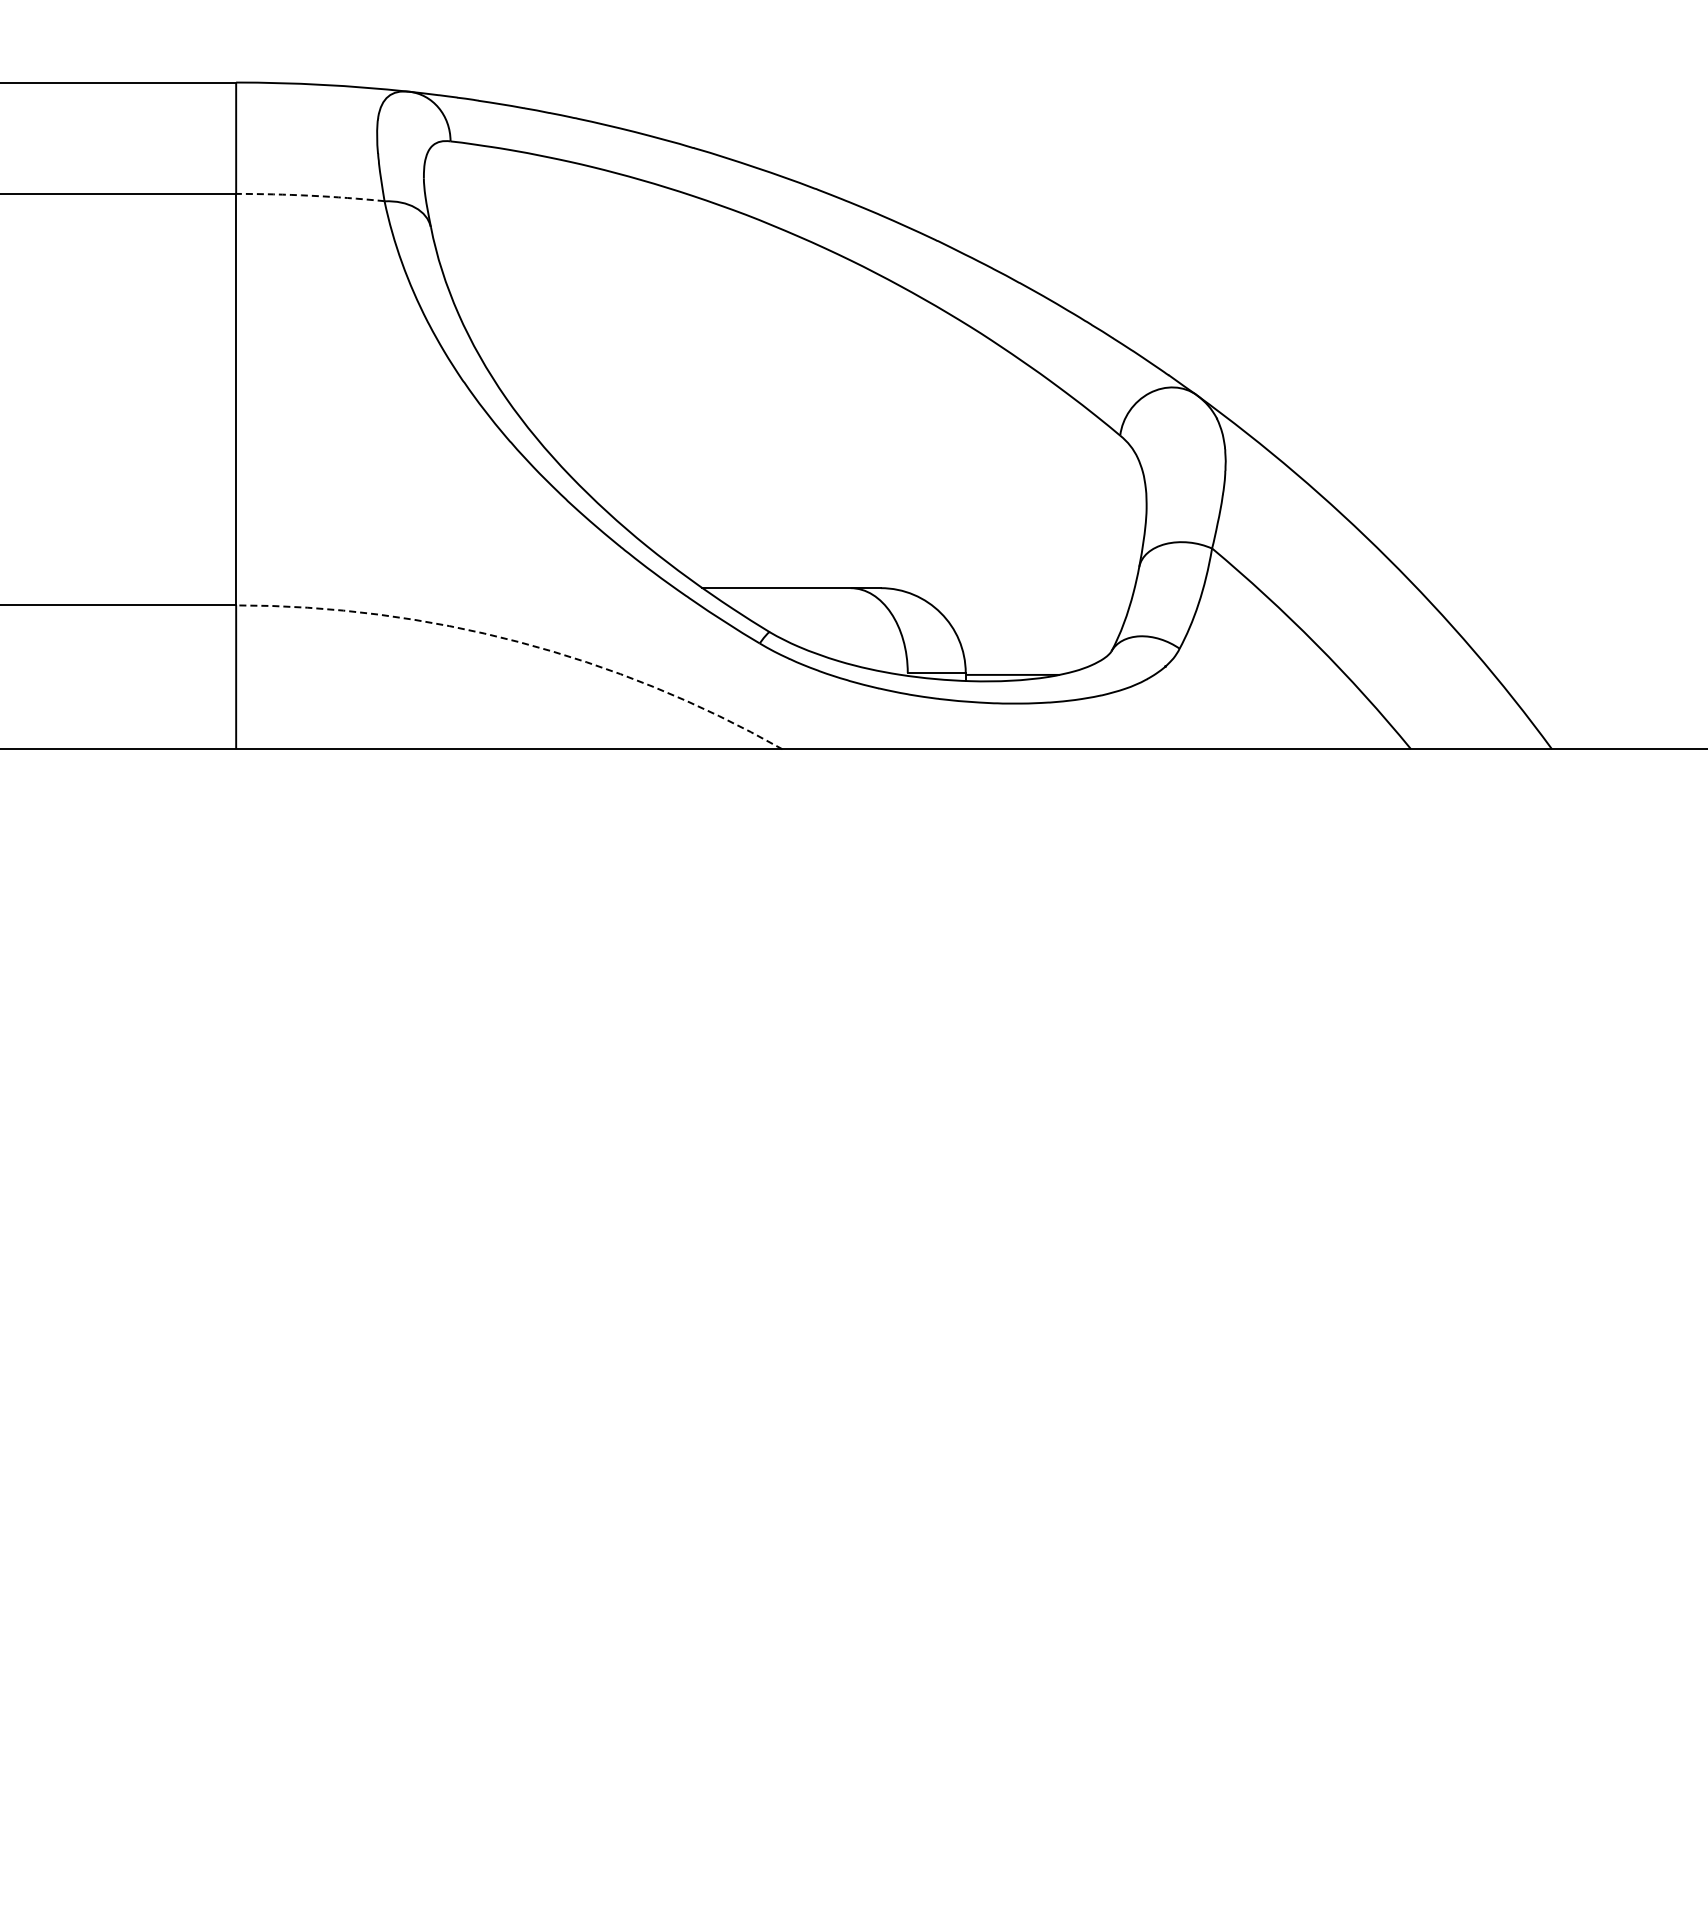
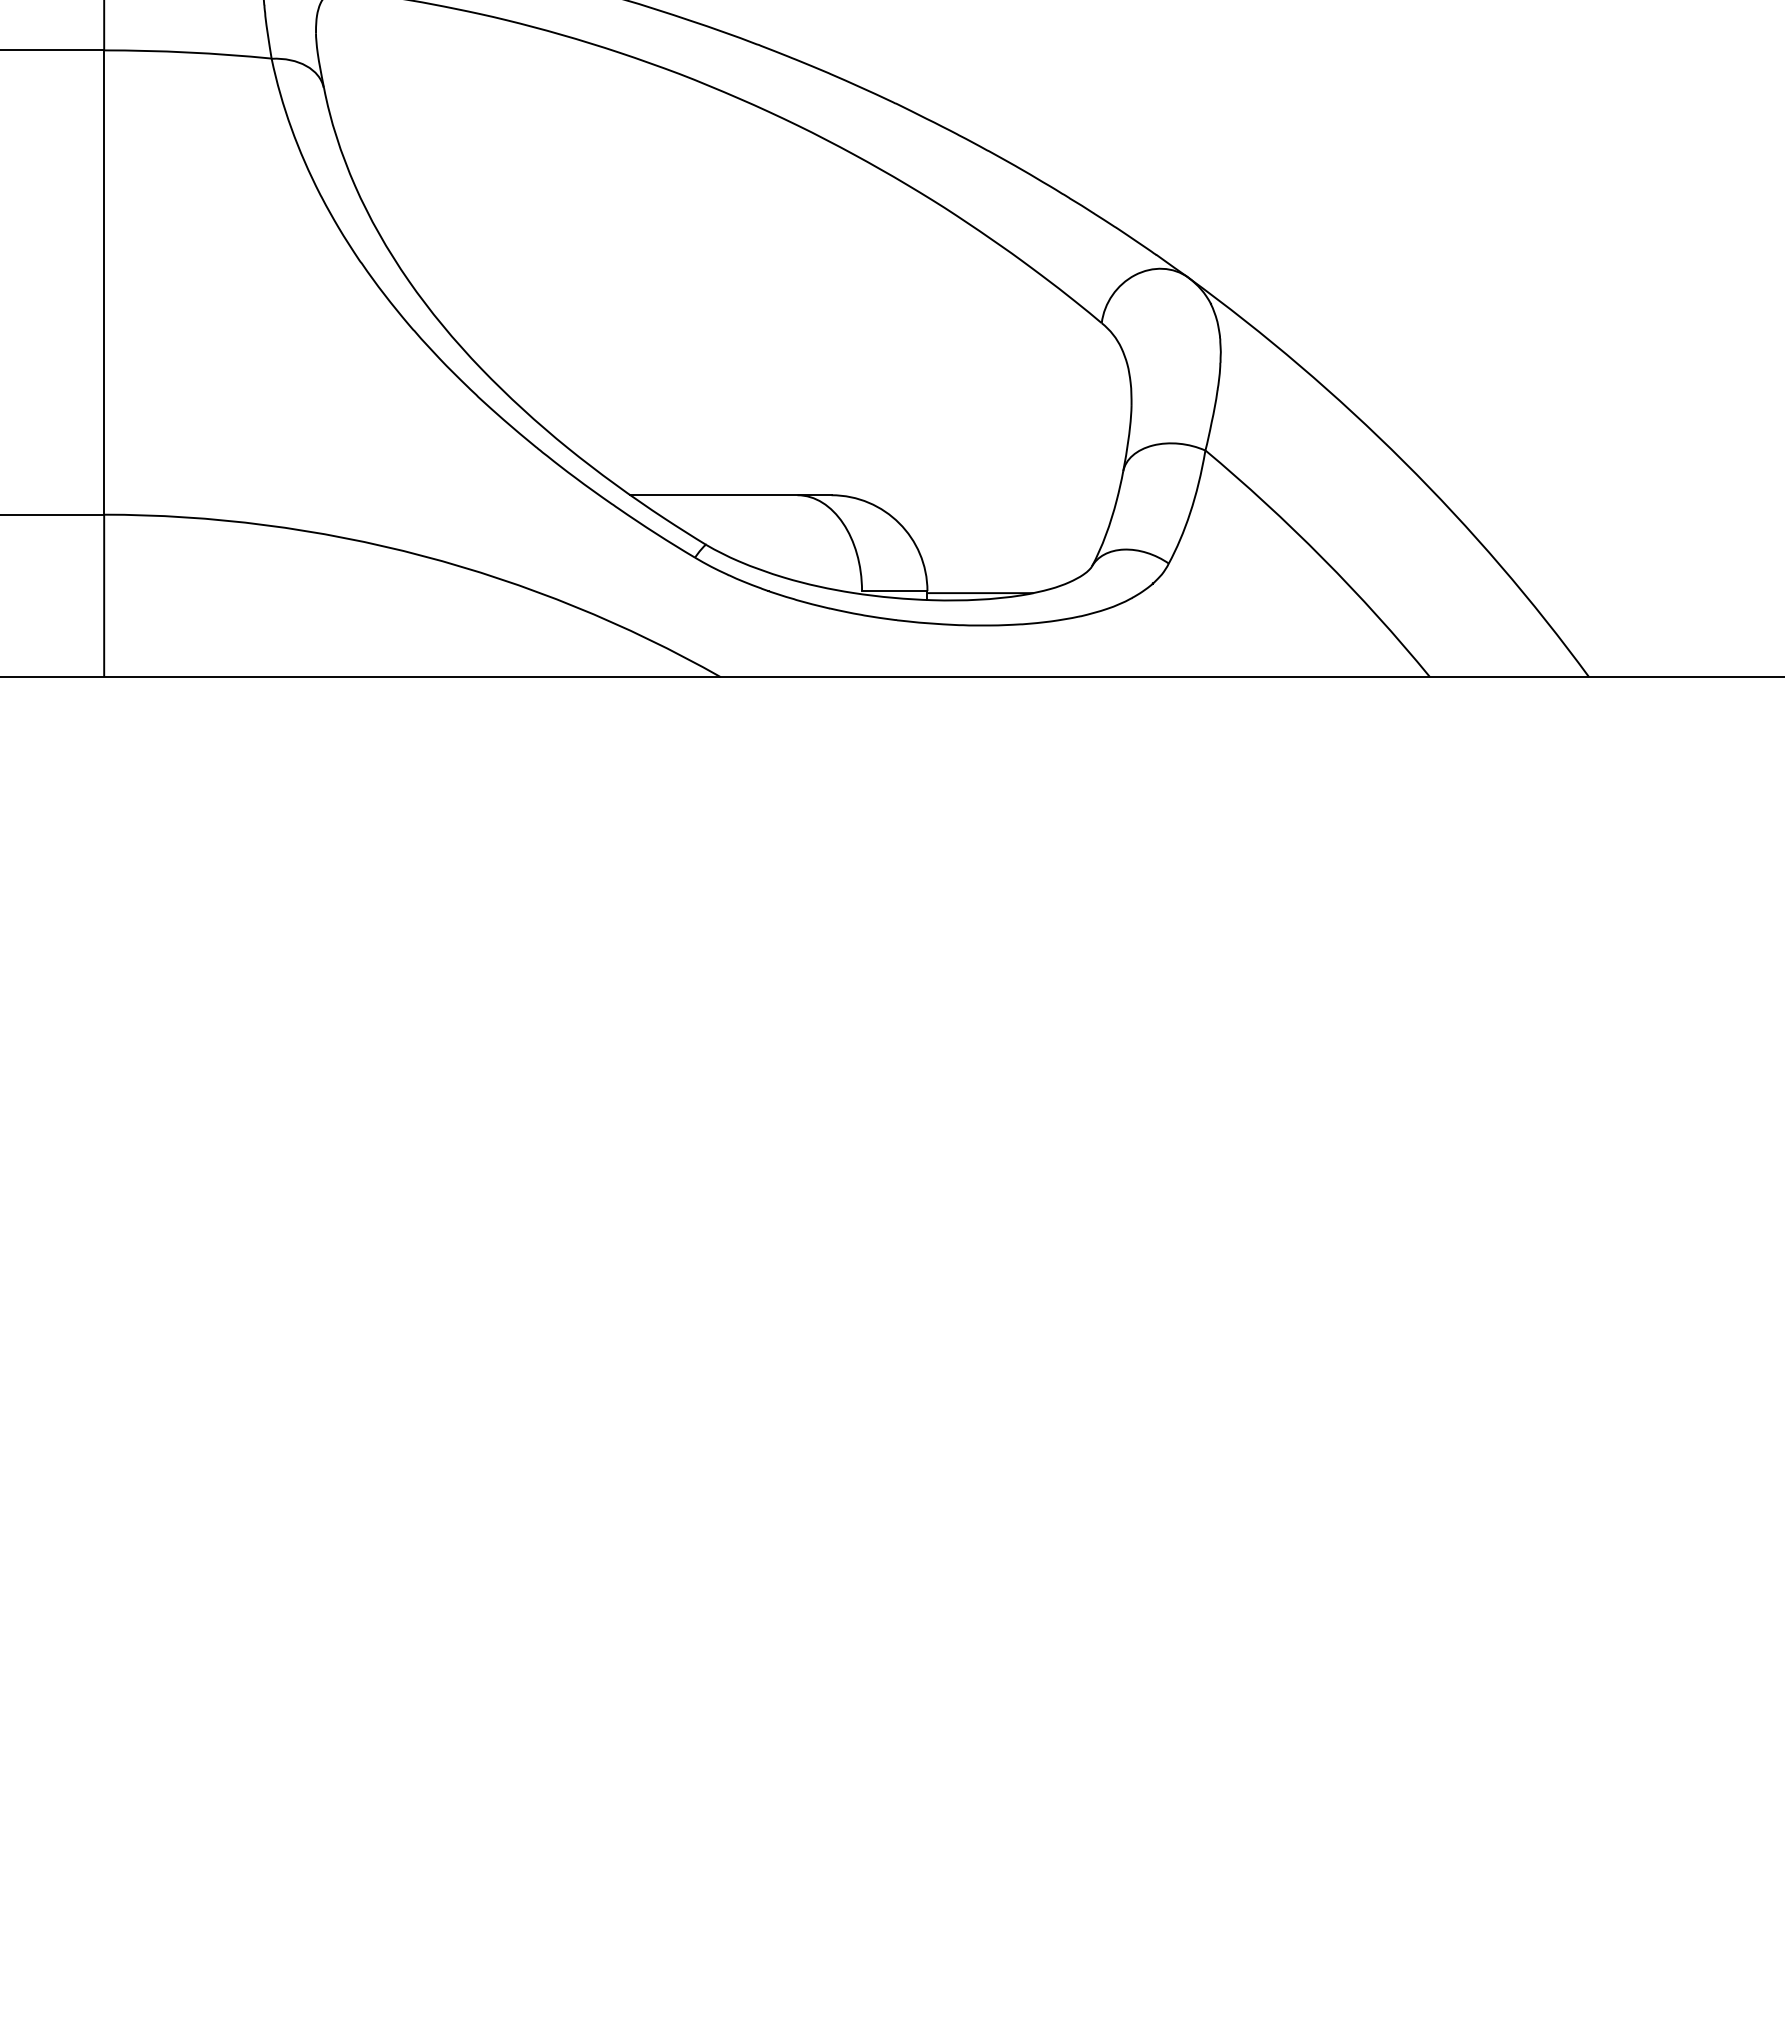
arc: (310, 195) -> (188, 52), dashed -> solid
arc: (518, 641) -> (422, 555), dashed -> solid

